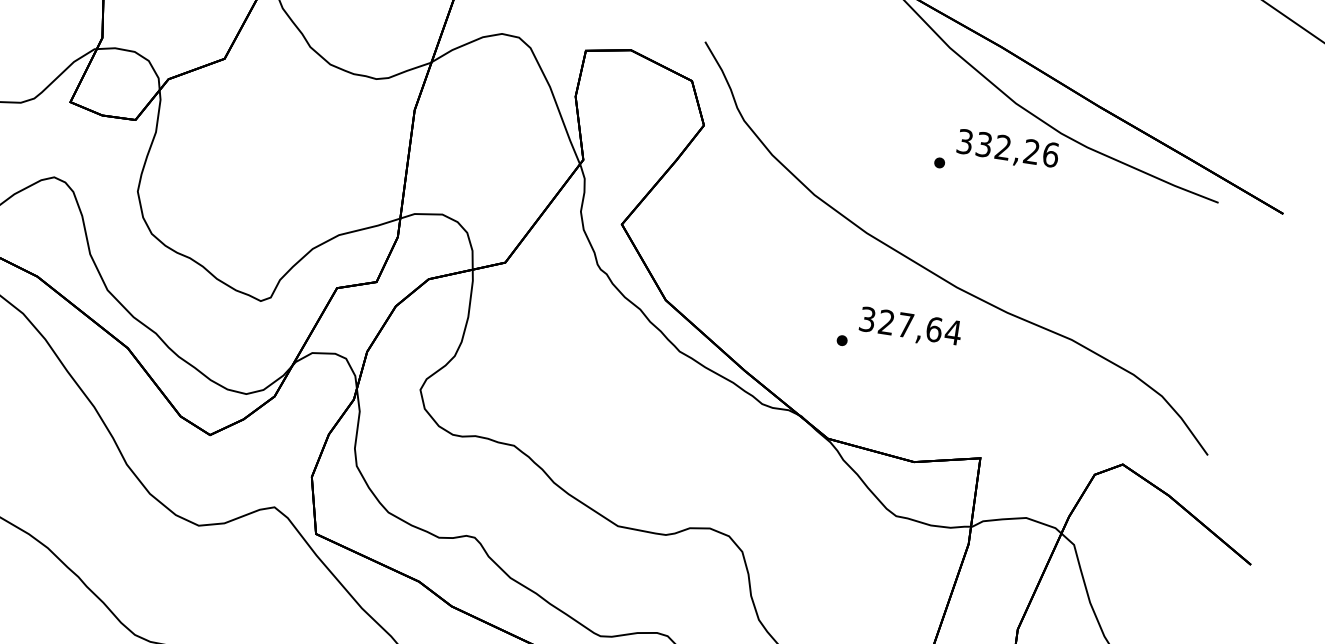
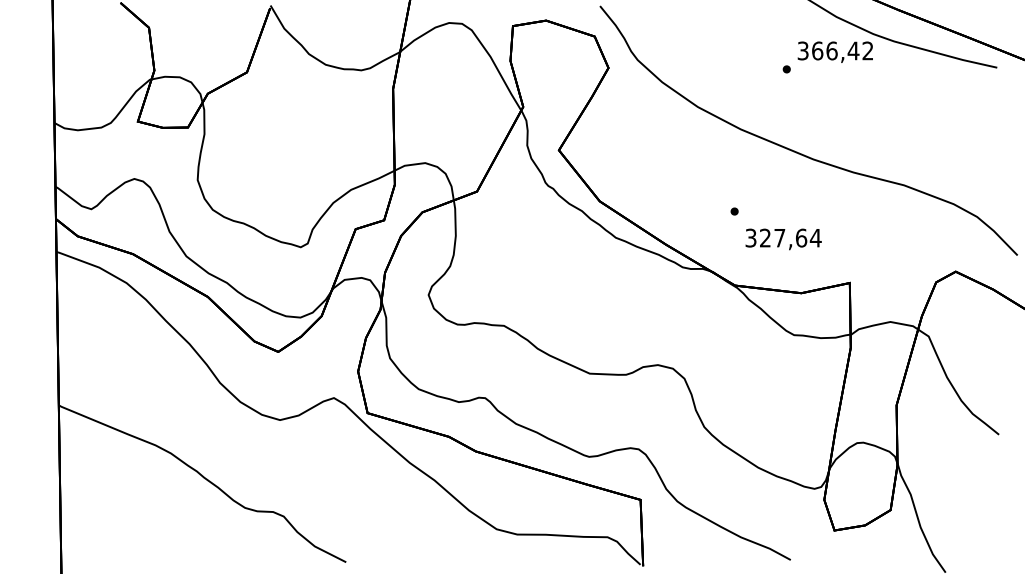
text: (1017, 149) -> (842, 50), 332,26 -> 366,42
text: (910, 327) -> (783, 239), moved

